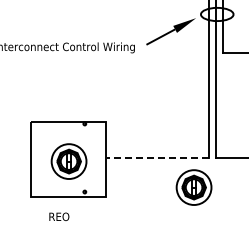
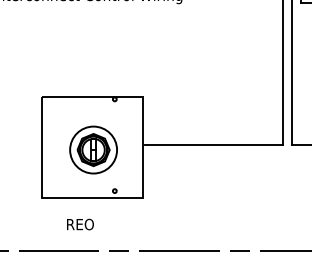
line: (158, 157) -> (214, 144), dashed -> solid
part: (193, 187) -> (261, 184), removed

